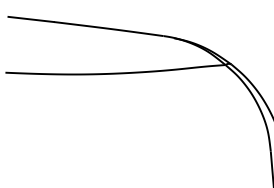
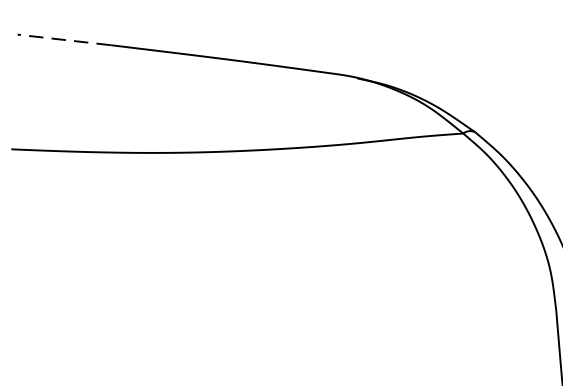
line: (31, 19) -> (64, 40), solid -> dashed

